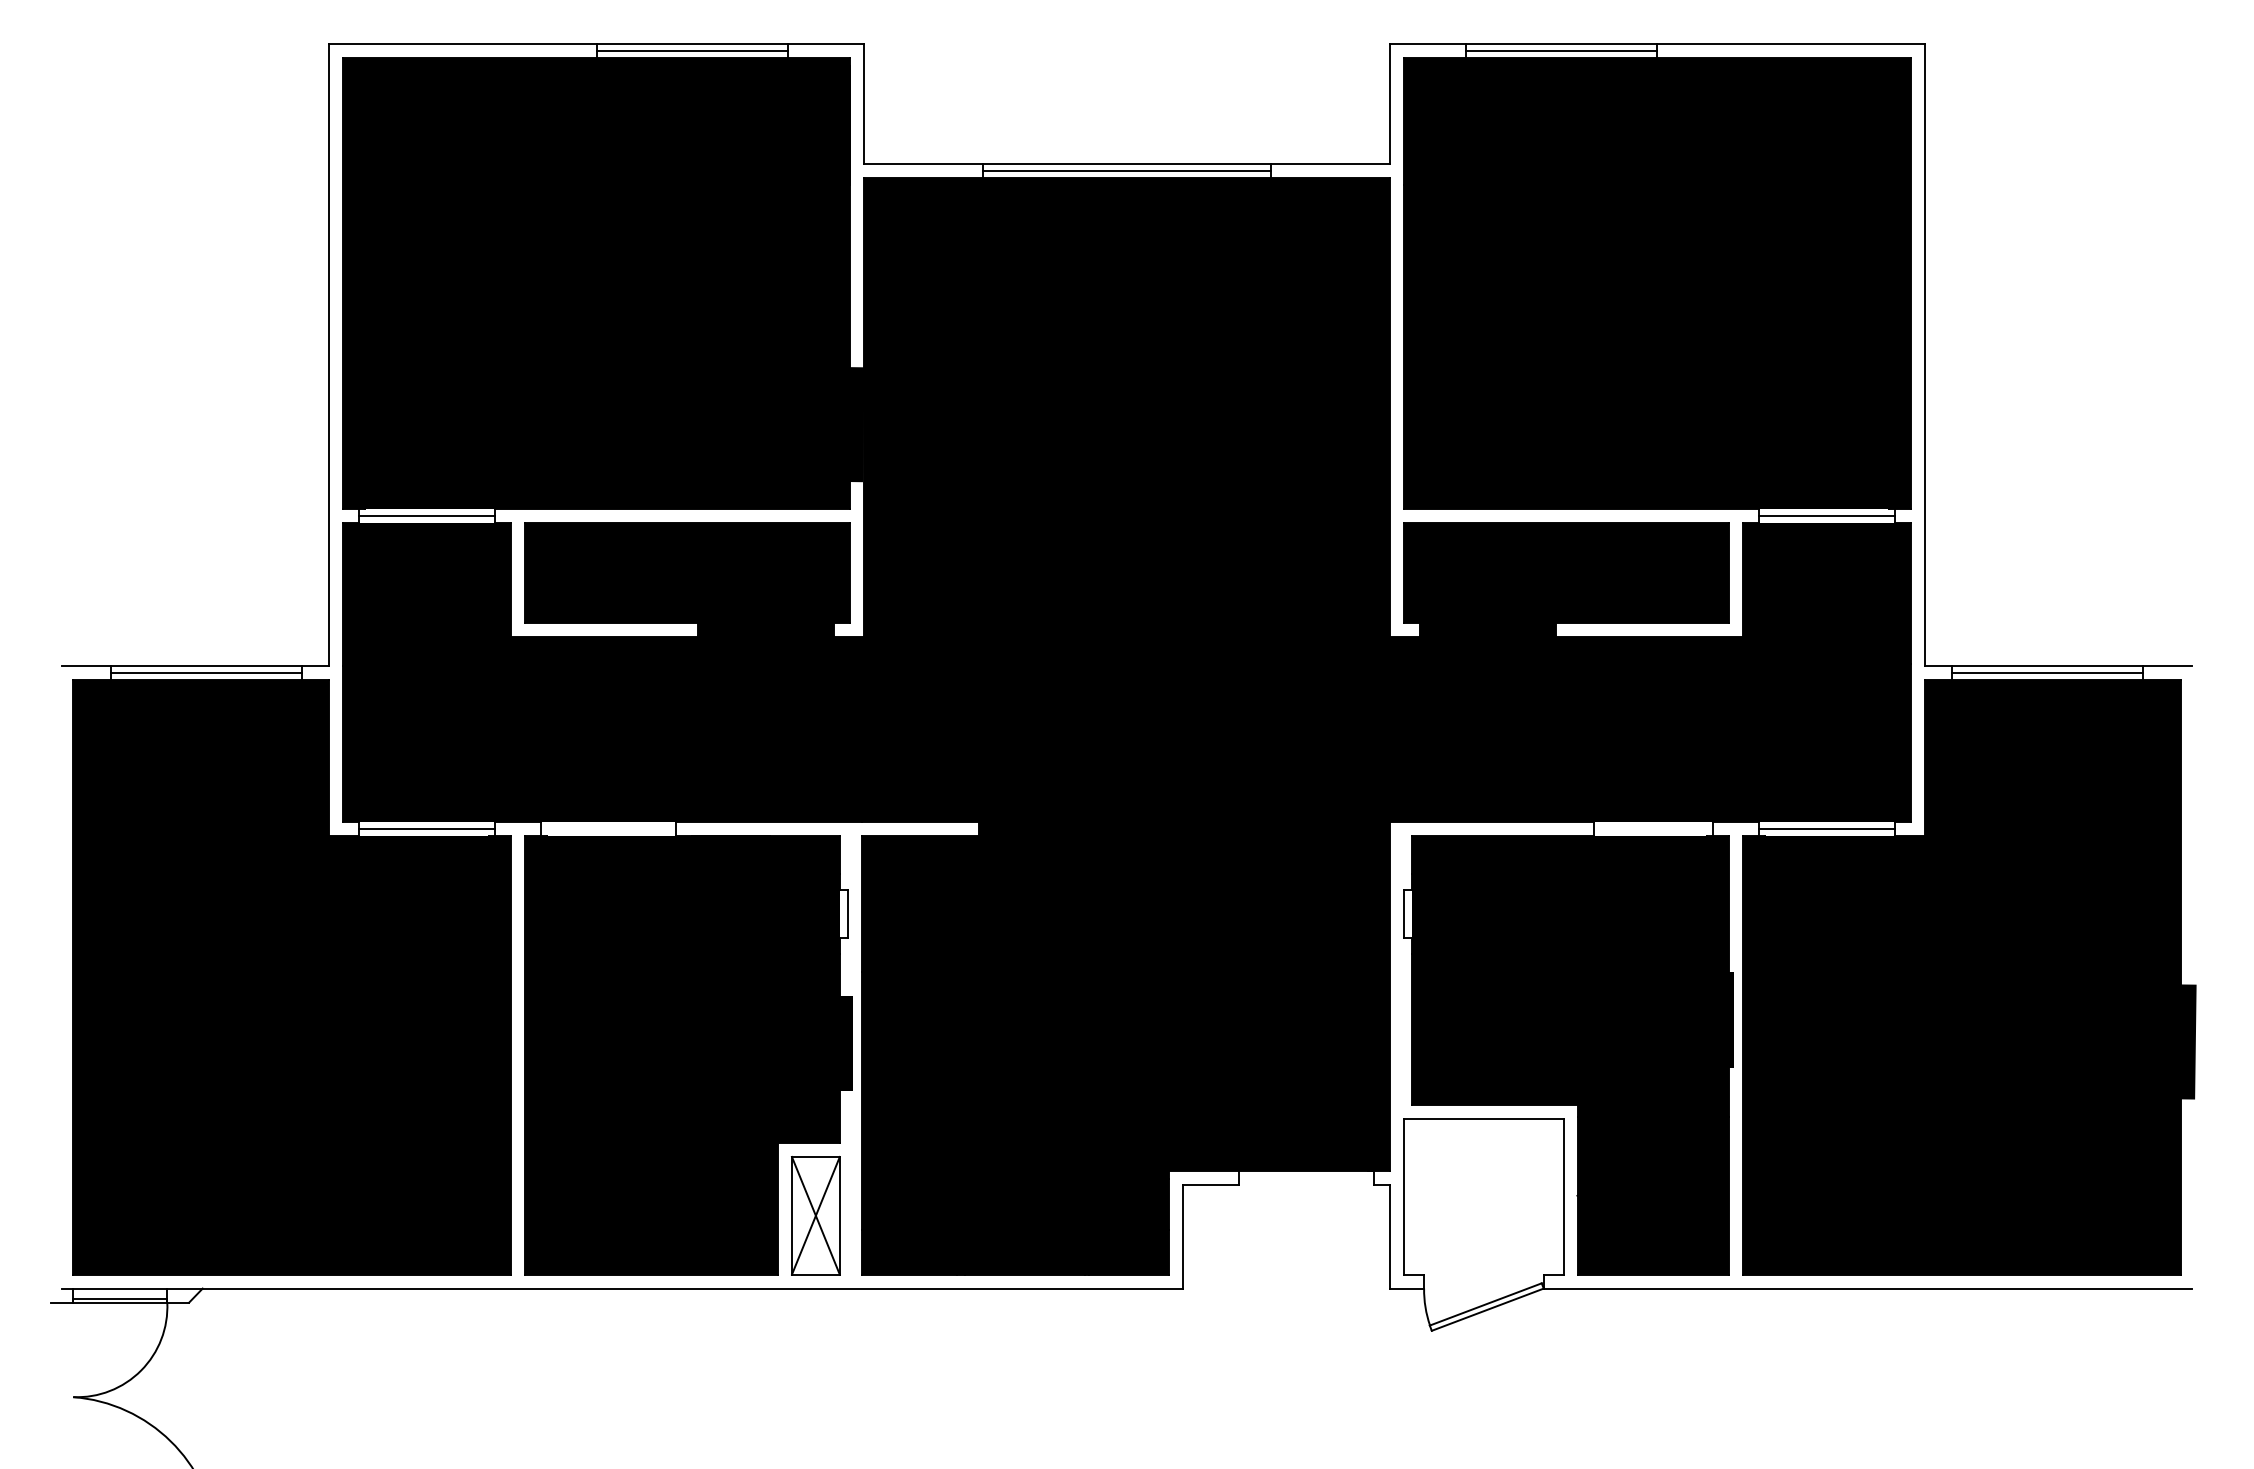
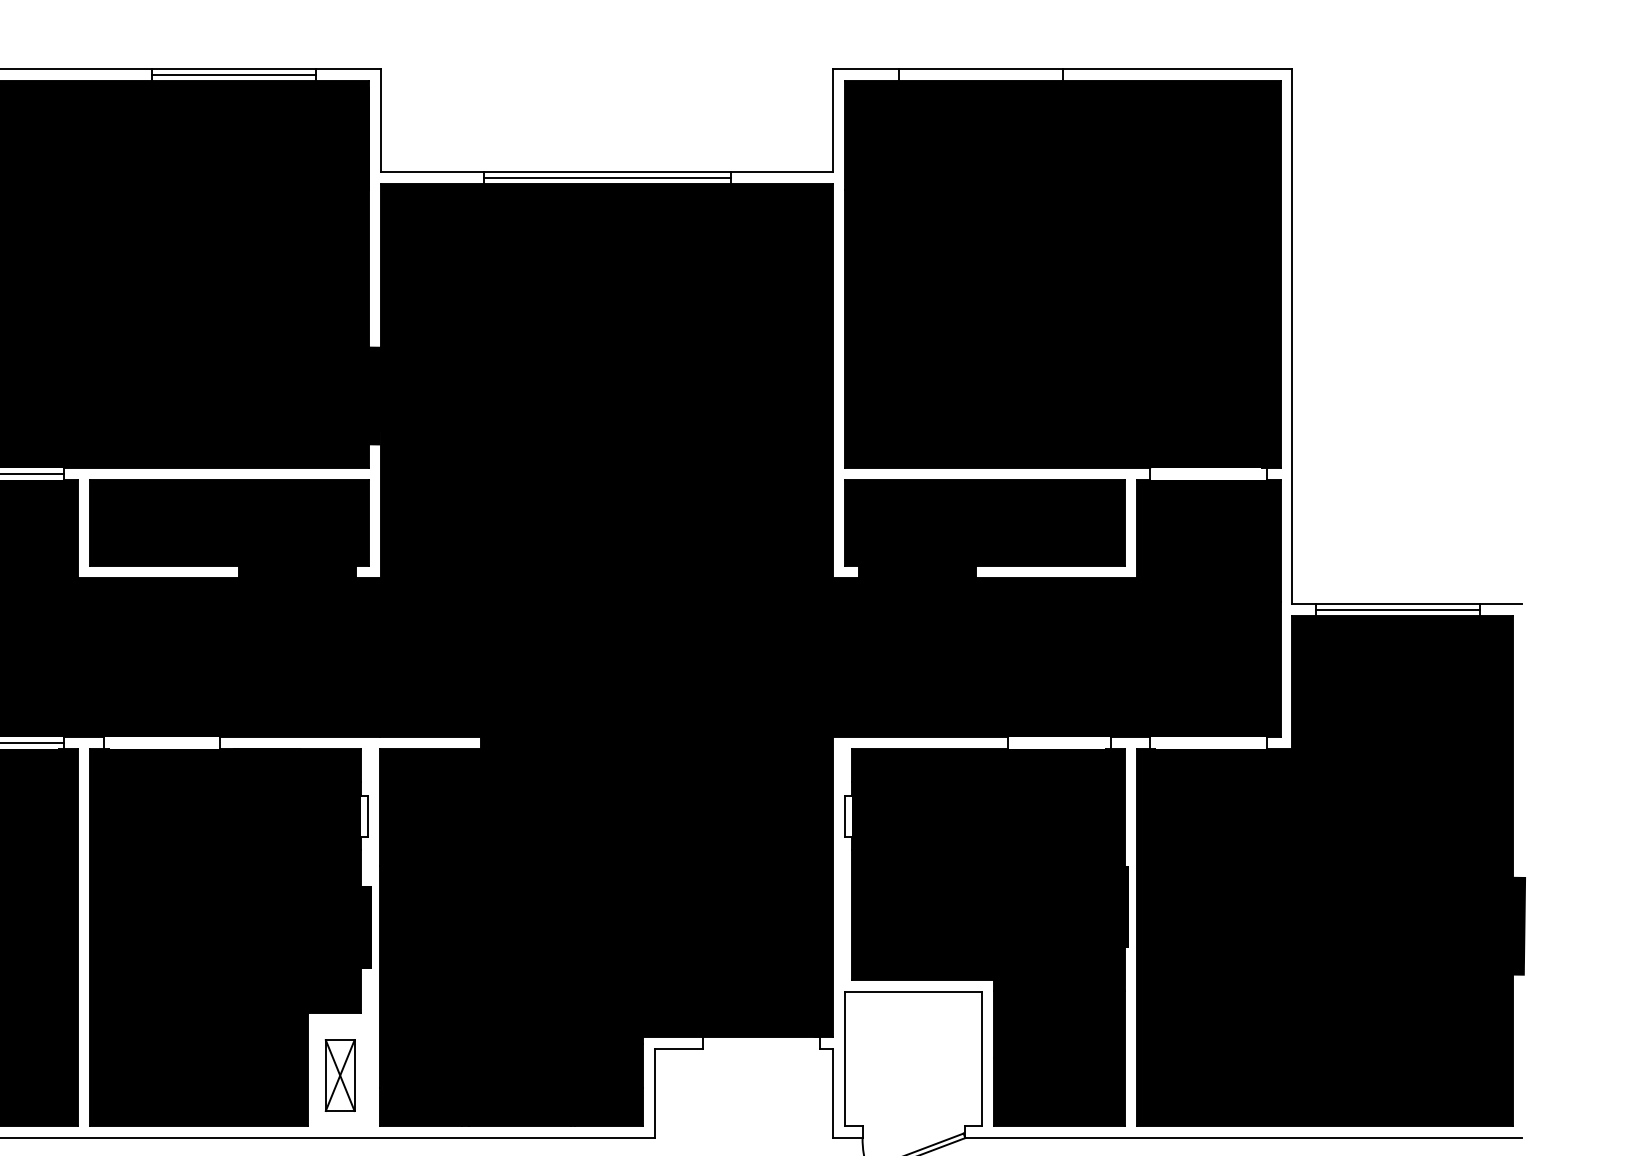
line: (1561, 51) -> (980, 75), removed
line: (1826, 515) -> (1208, 474), removed
line: (1826, 828) -> (1208, 742), removed
part: (815, 1215) -> (339, 1075), size x0.7

